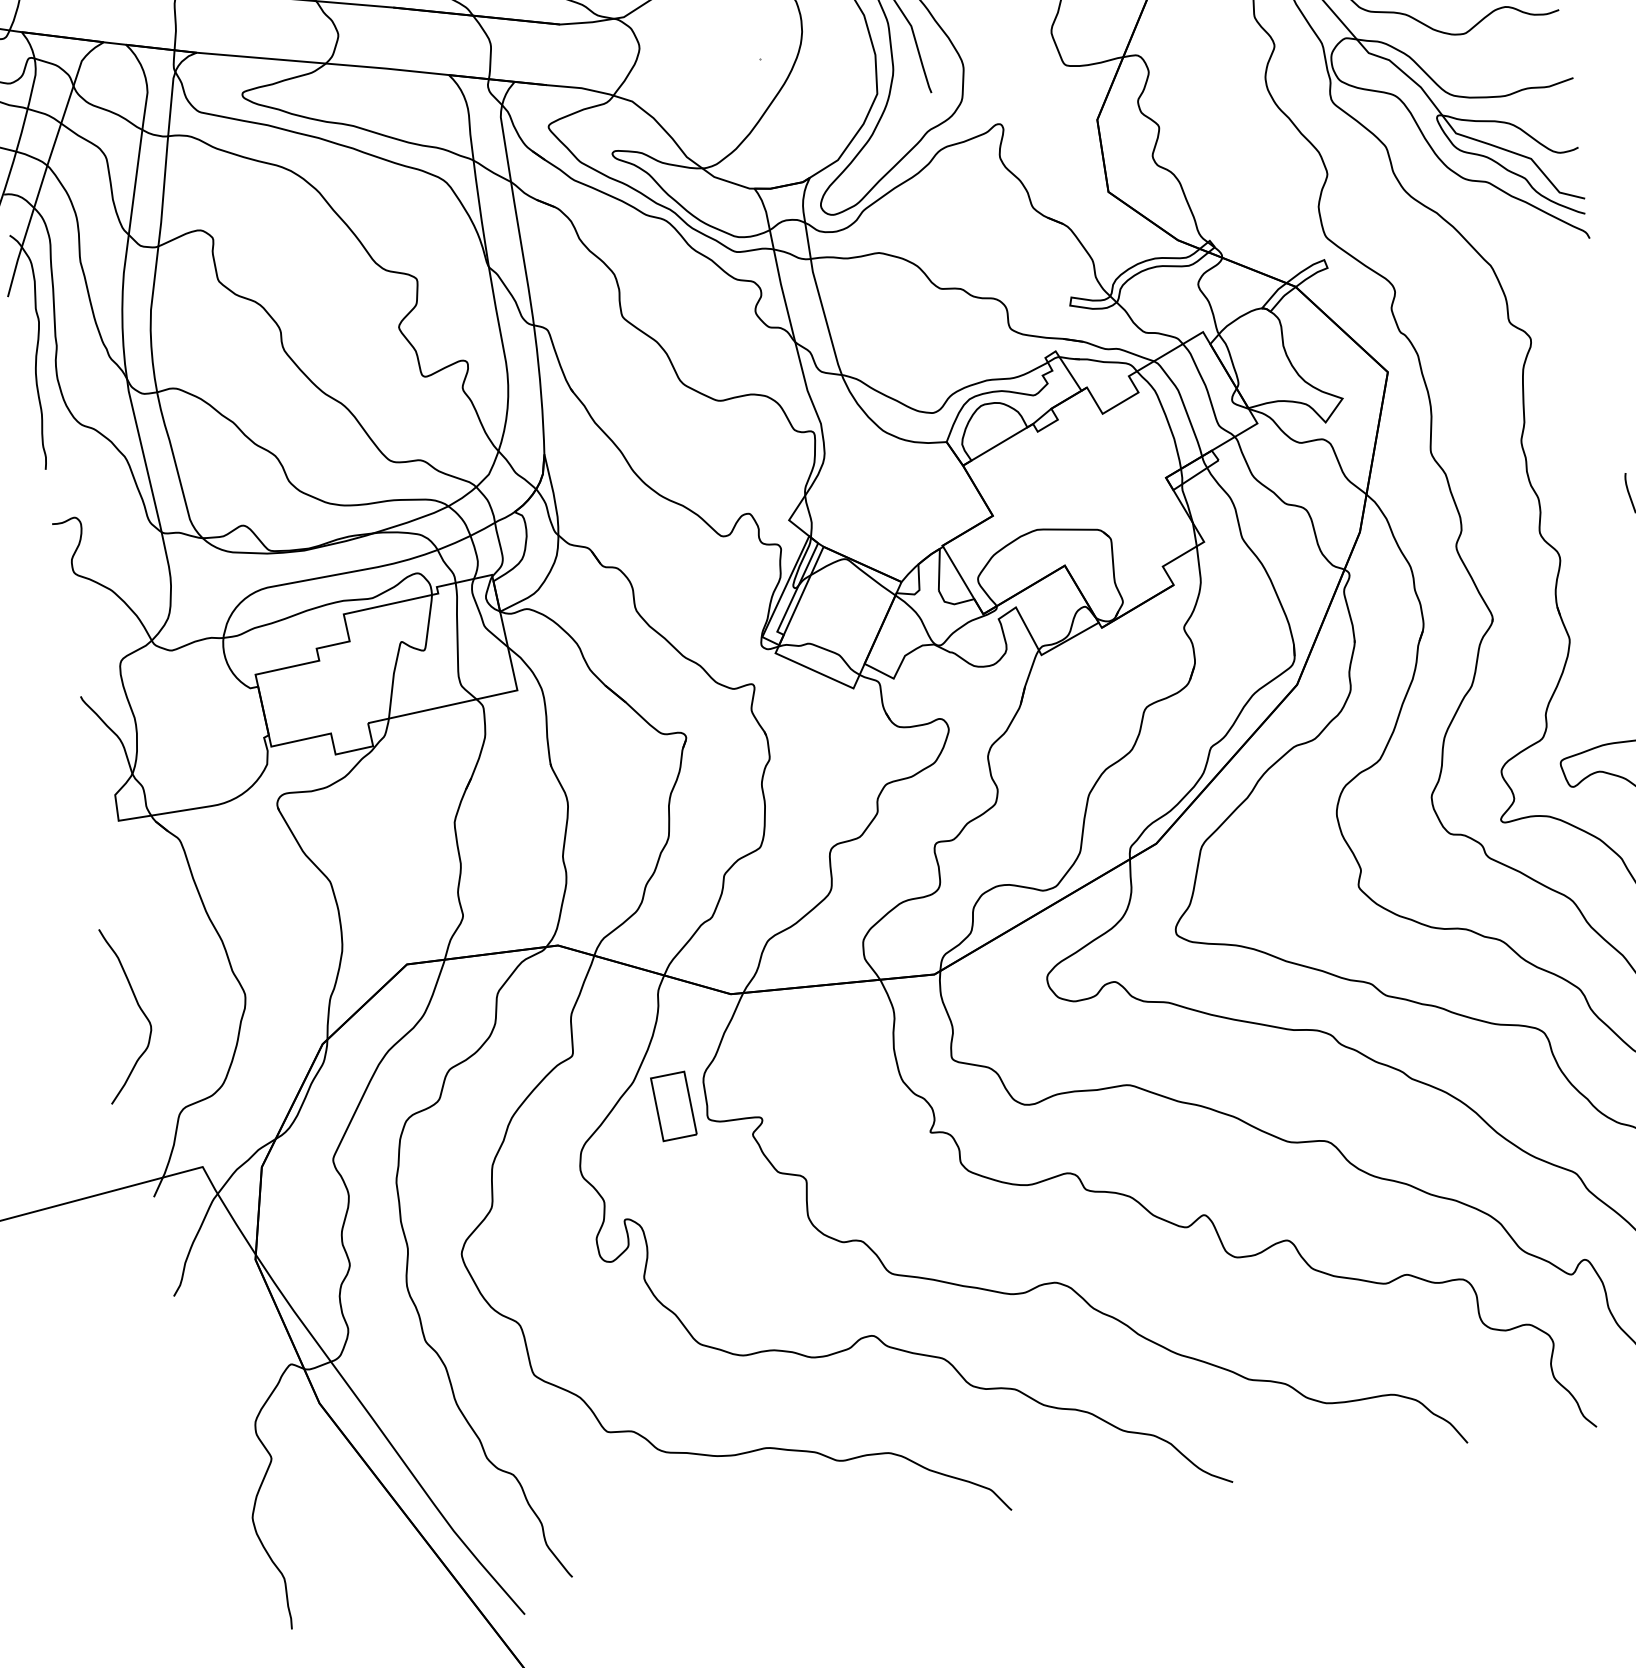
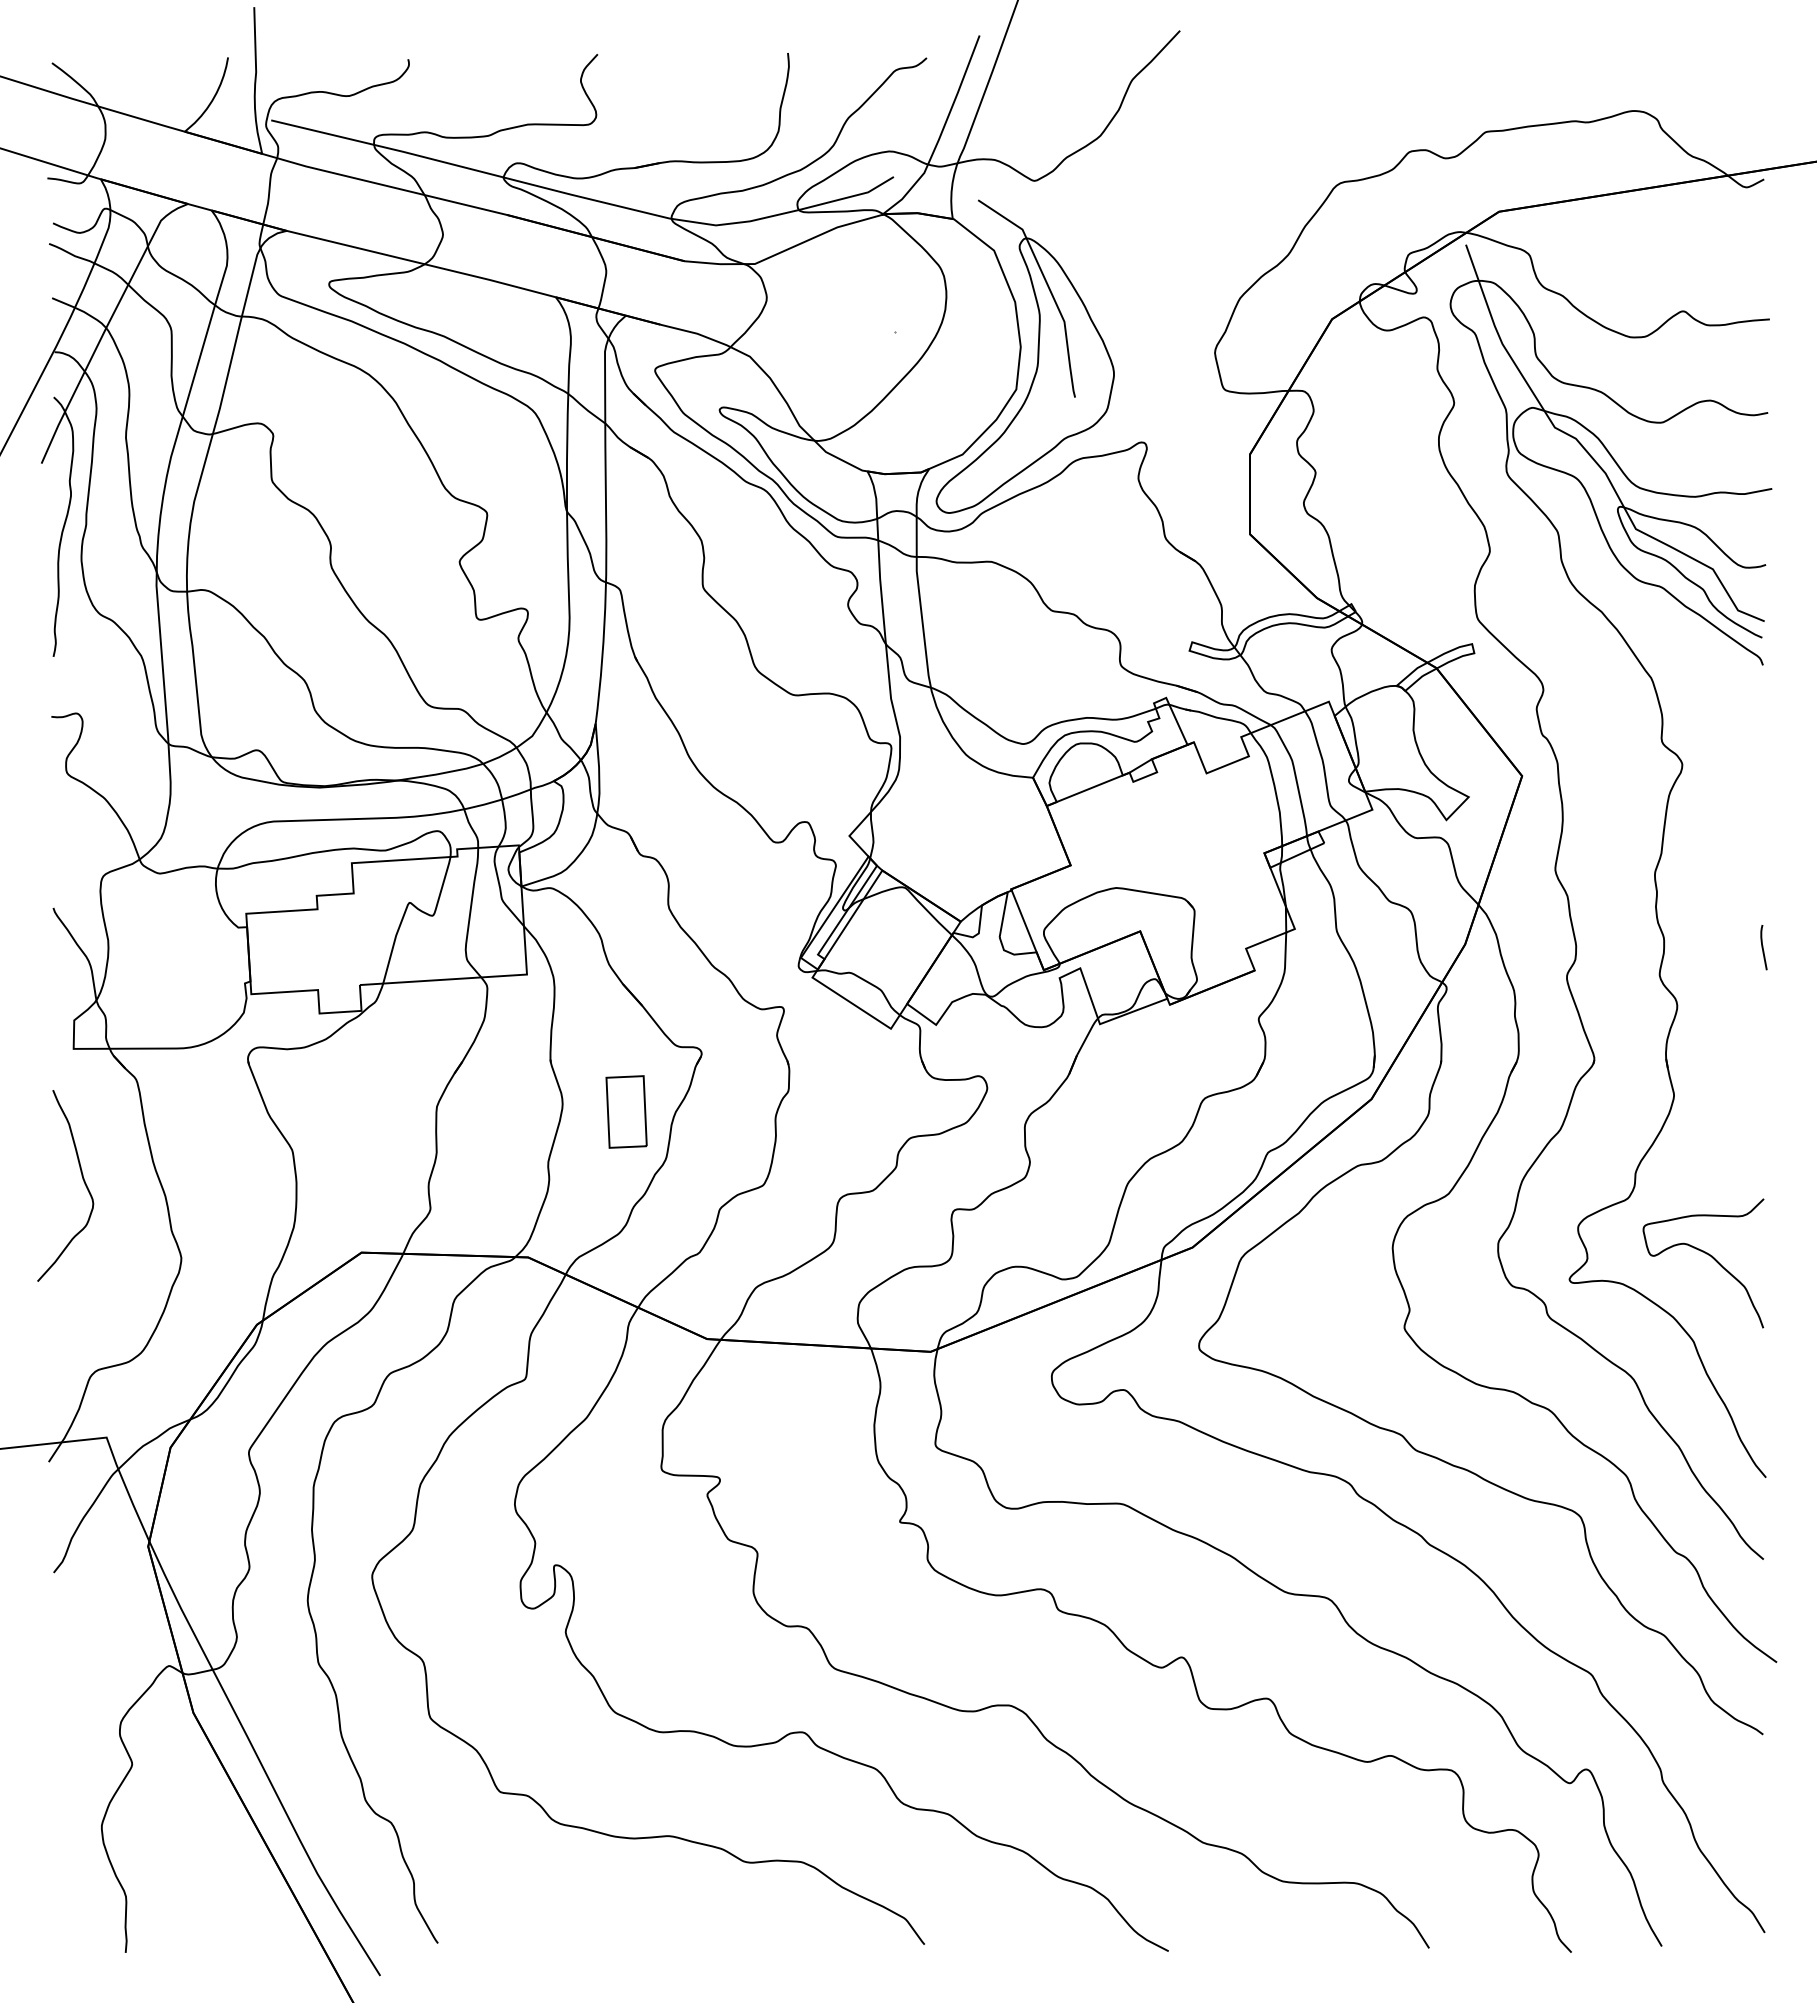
curve: (137, 1005) -> (82, 1179), moved
part: (673, 1106) -> (626, 1111), moved

